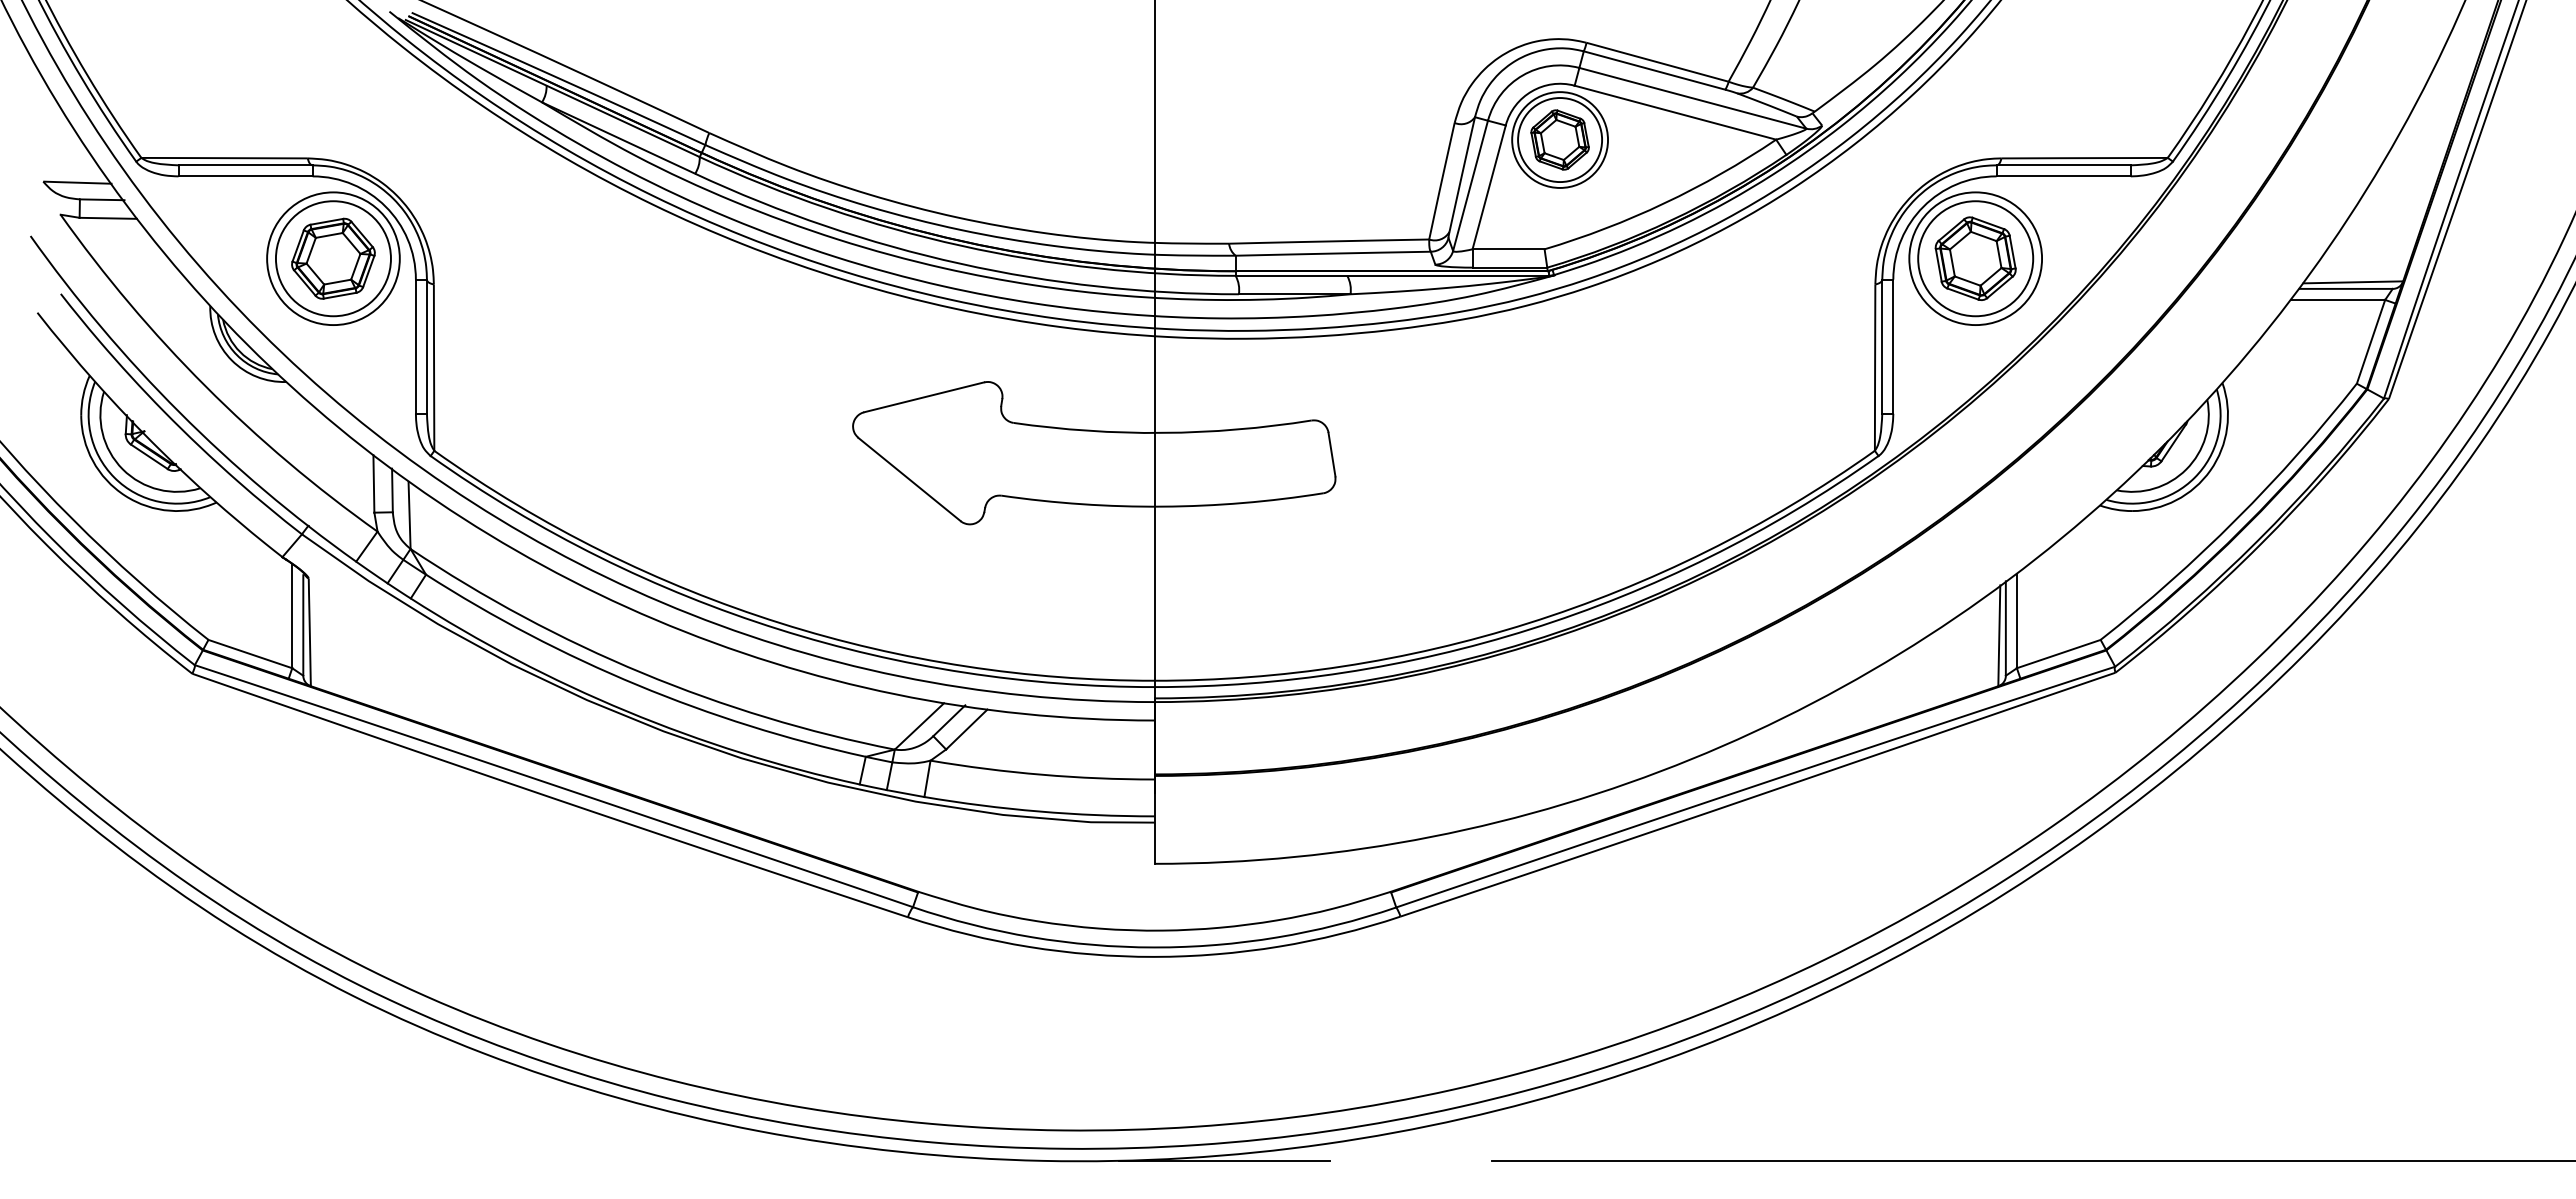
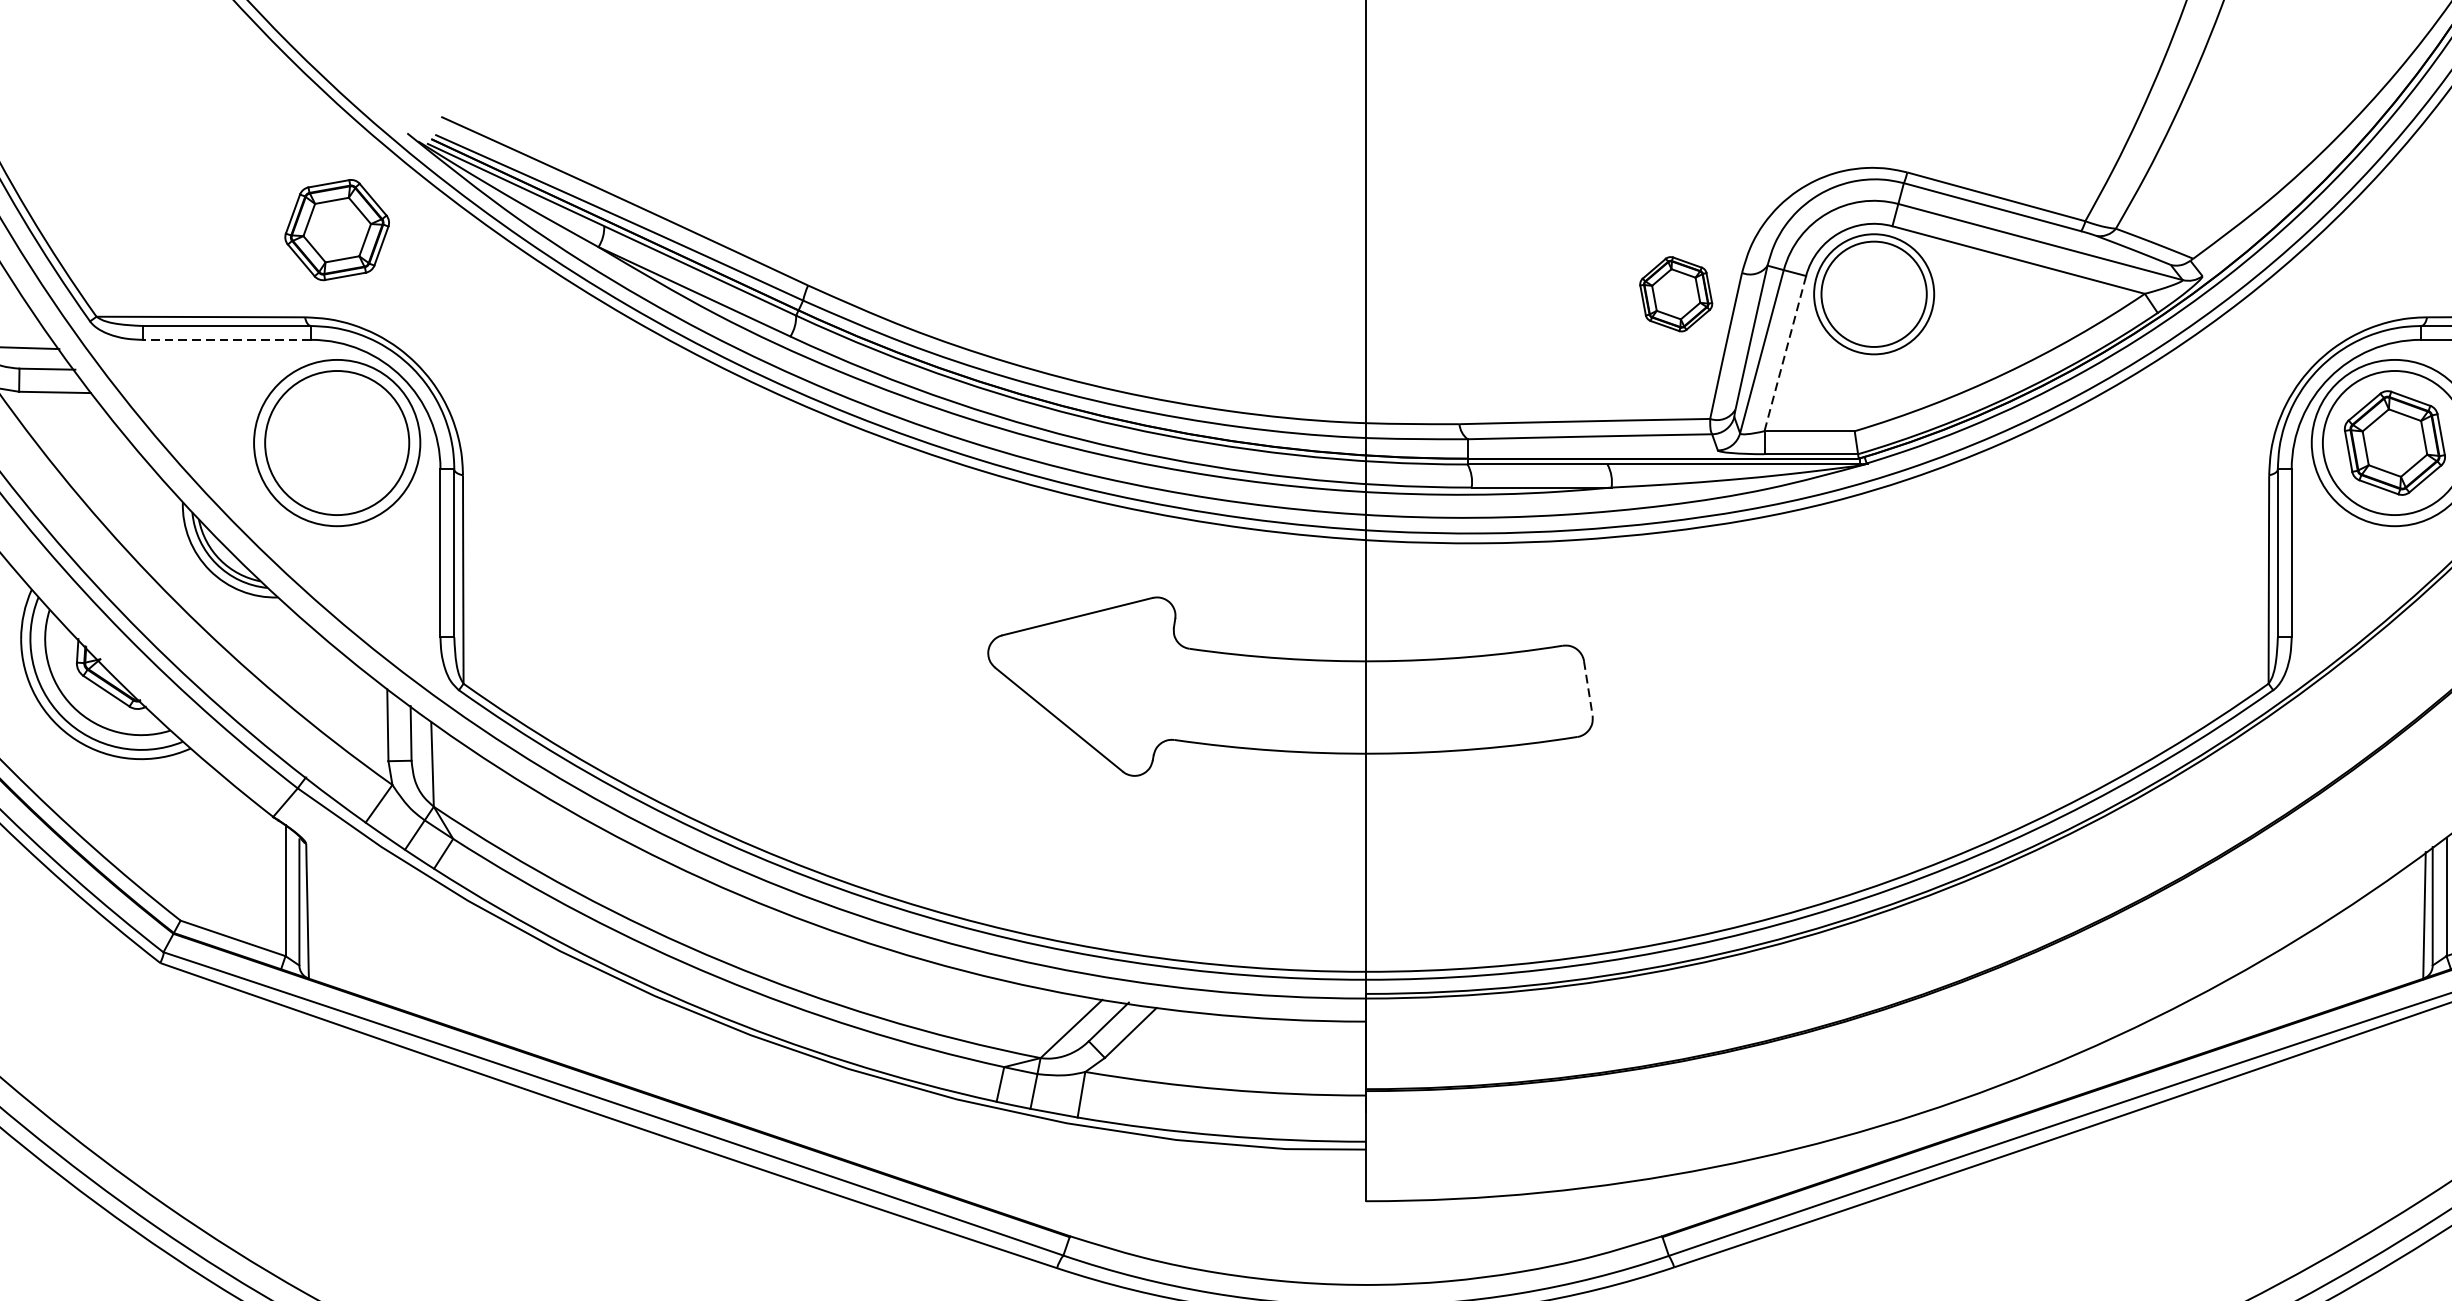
part: (1559, 139) -> (1675, 293), moved
line: (245, 176) -> (226, 339), solid -> dashed
line: (1489, 187) -> (1785, 353), solid -> dashed
part: (333, 258) -> (337, 229), moved
line: (1332, 455) -> (1588, 689), solid -> dashed

